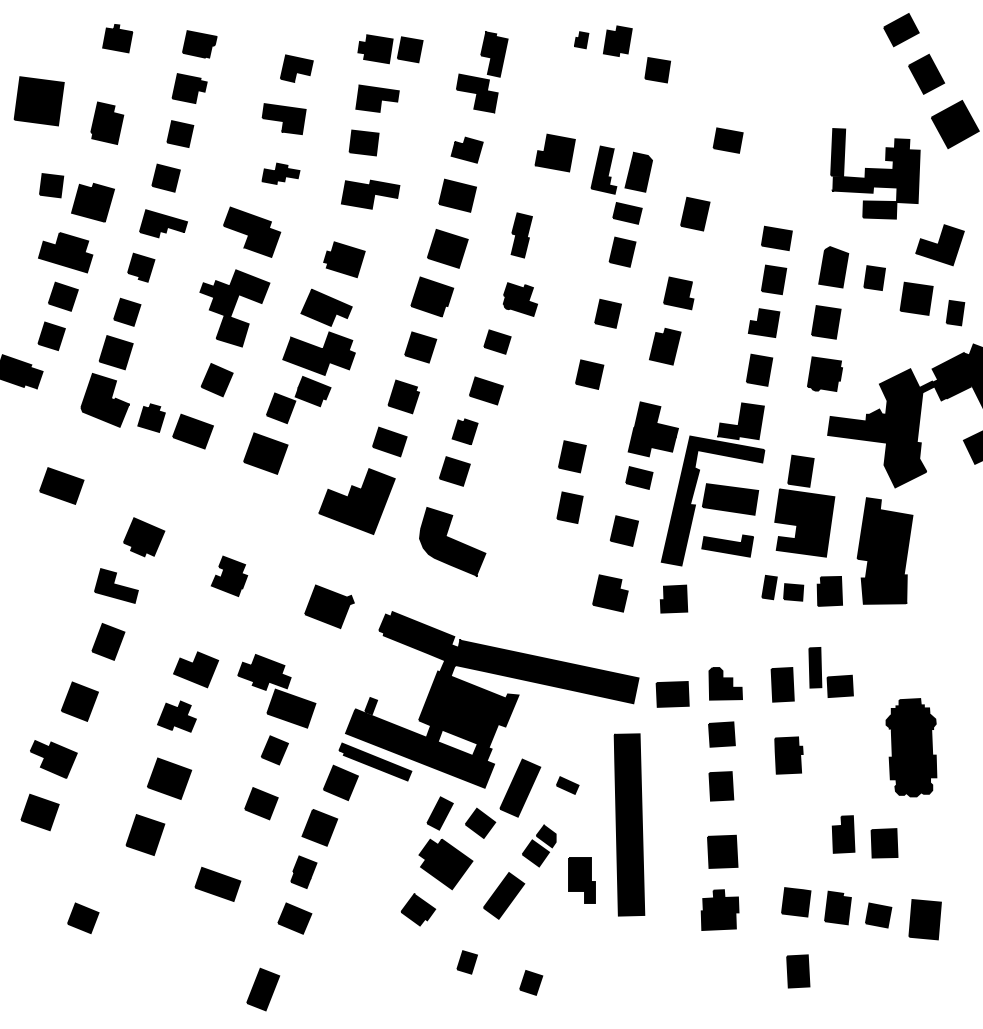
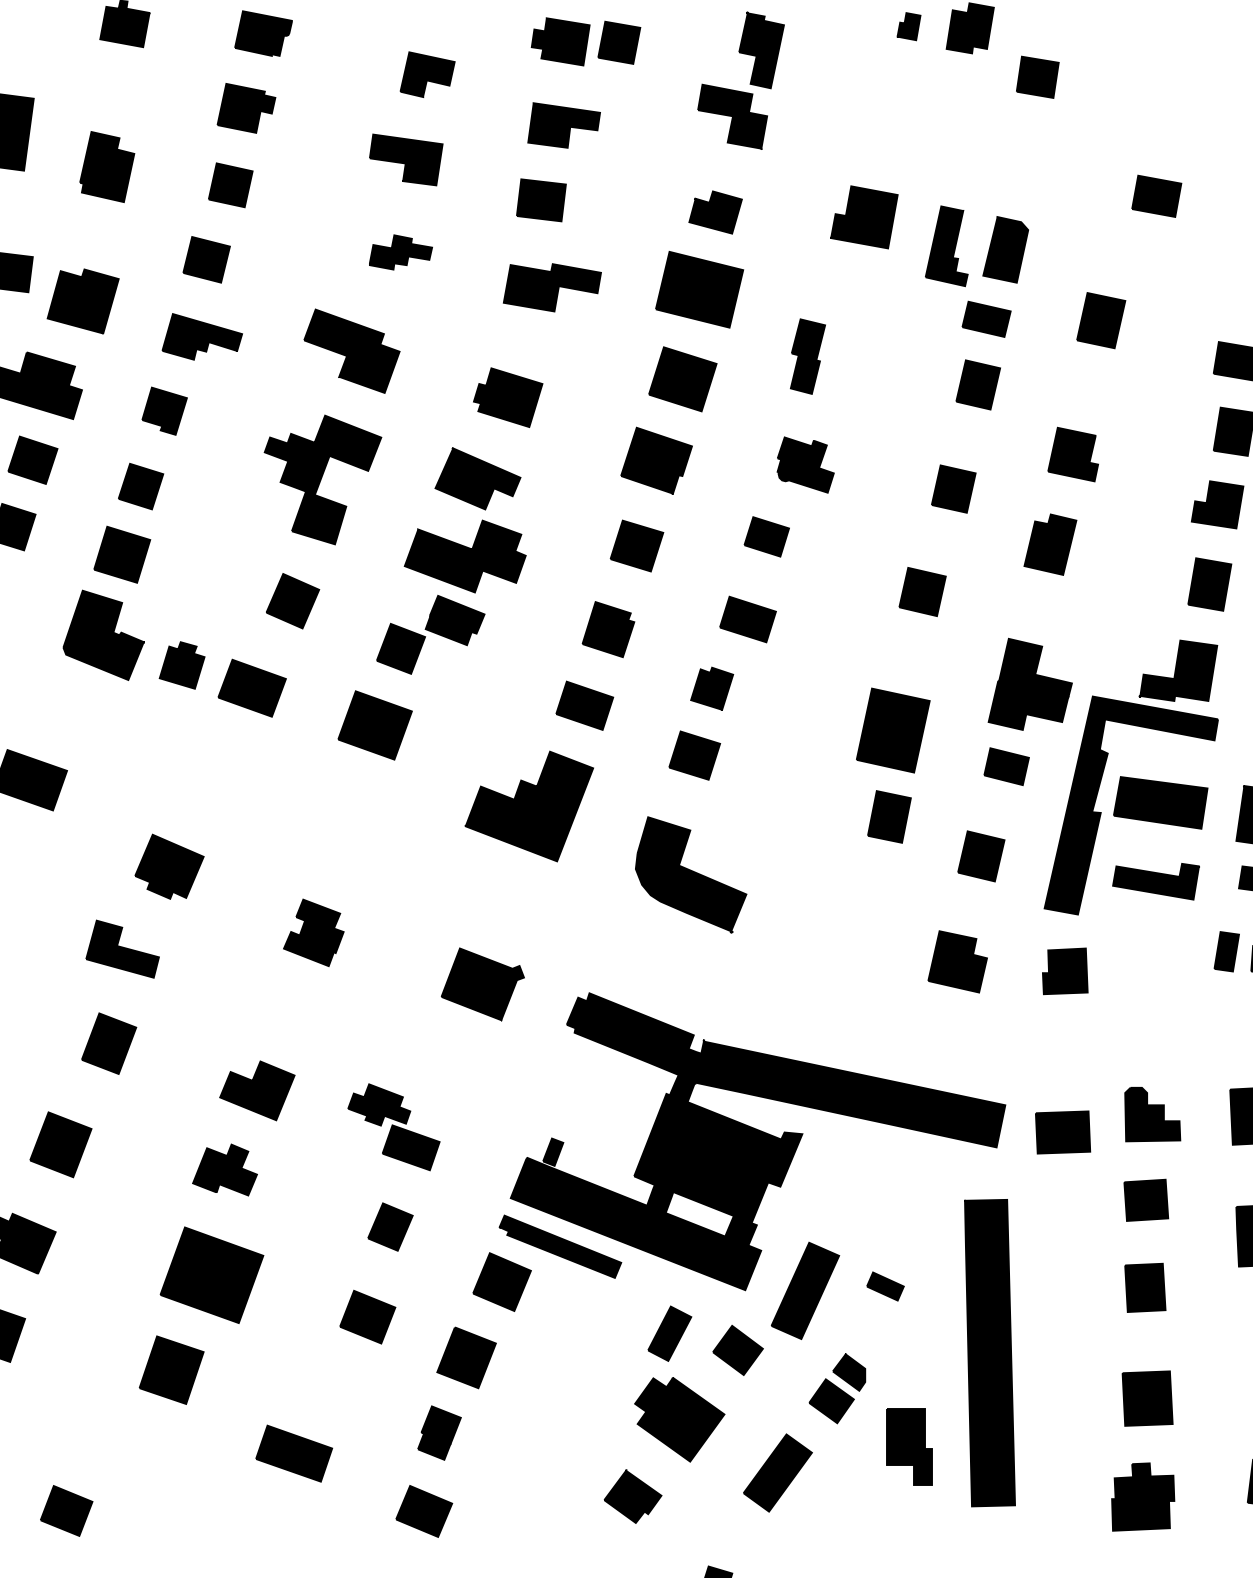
part: (457, 195) -> (699, 289), size x1.4
part: (572, 456) -> (893, 730), size x1.6
part: (276, 691) -> (393, 1127), size x0.7
part: (169, 778) -> (212, 1274), size x1.4

